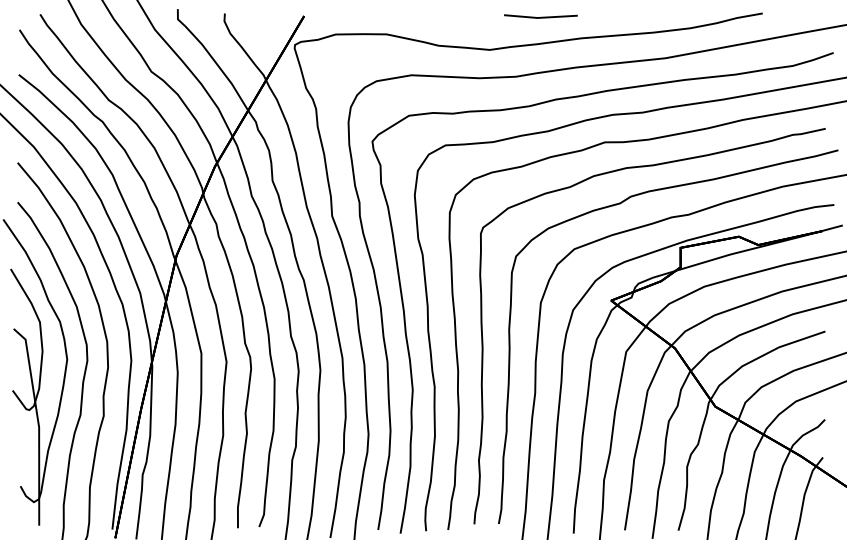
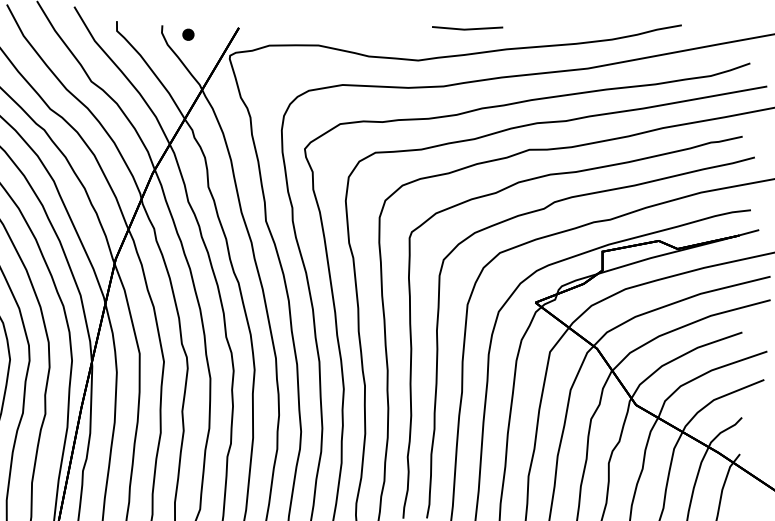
part: (251, 23) -> (188, 35), added

